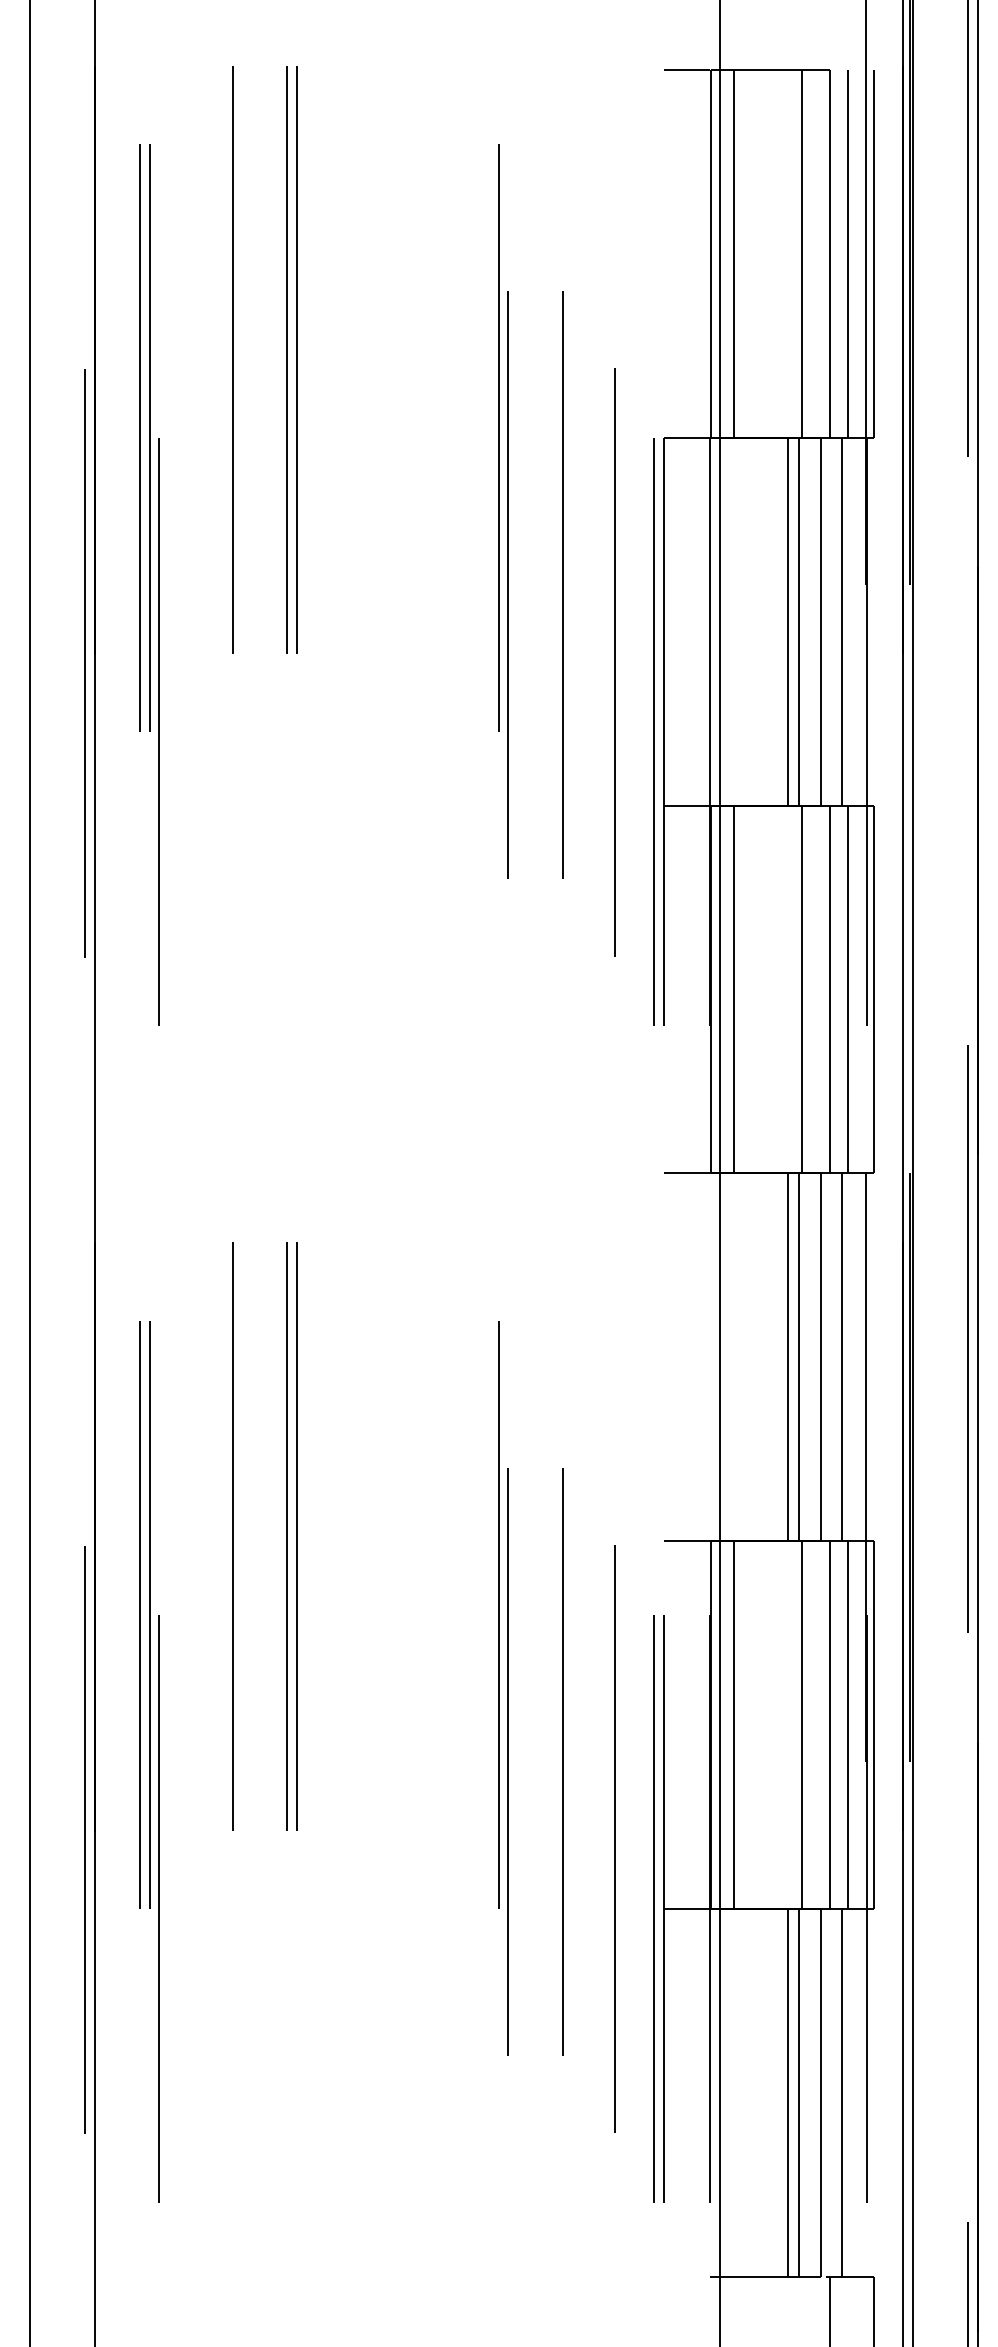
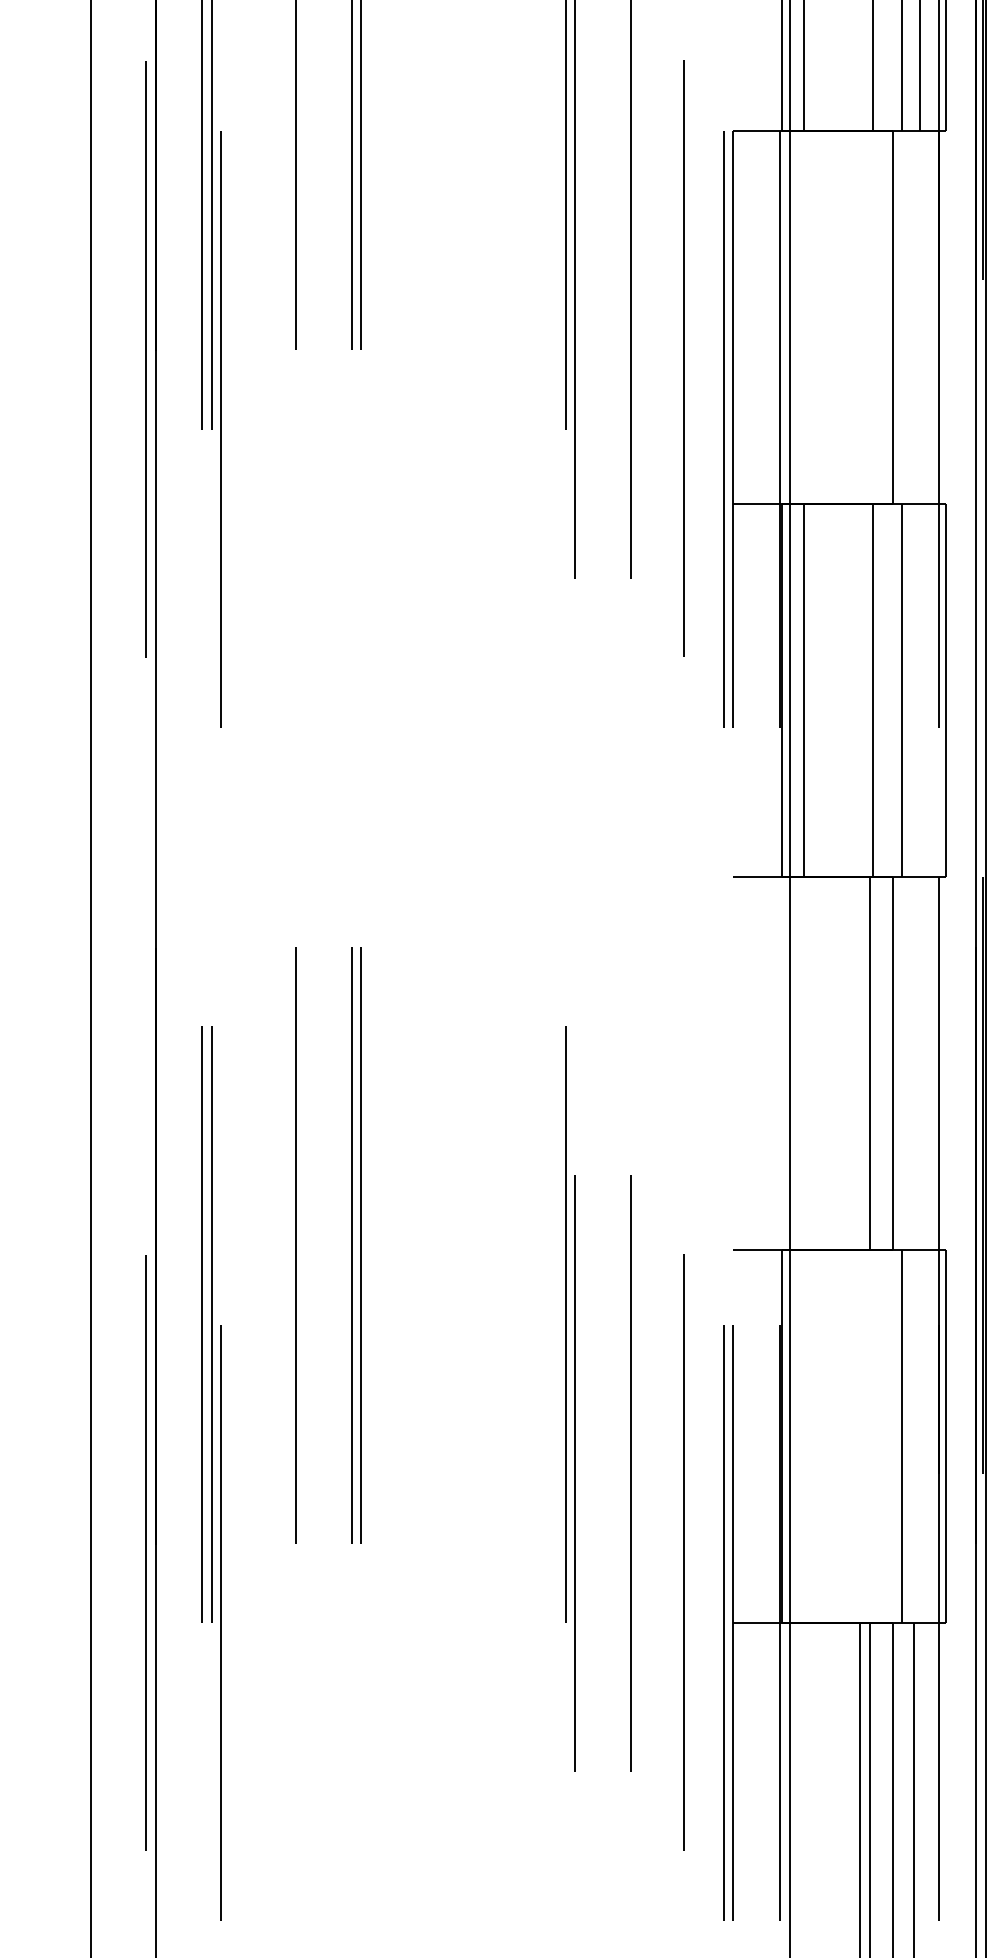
line: (788, 621) -> (859, 317), removed
line: (798, 621) -> (869, 317), removed
line: (842, 621) -> (914, 317), removed
line: (847, 989) -> (919, 690), removed
line: (788, 1357) -> (859, 1063), removed
line: (842, 1357) -> (914, 1063), removed
line: (733, 1724) -> (804, 1435), removed
line: (801, 1724) -> (872, 1435), removed
line: (847, 1724) -> (919, 1435), removed

